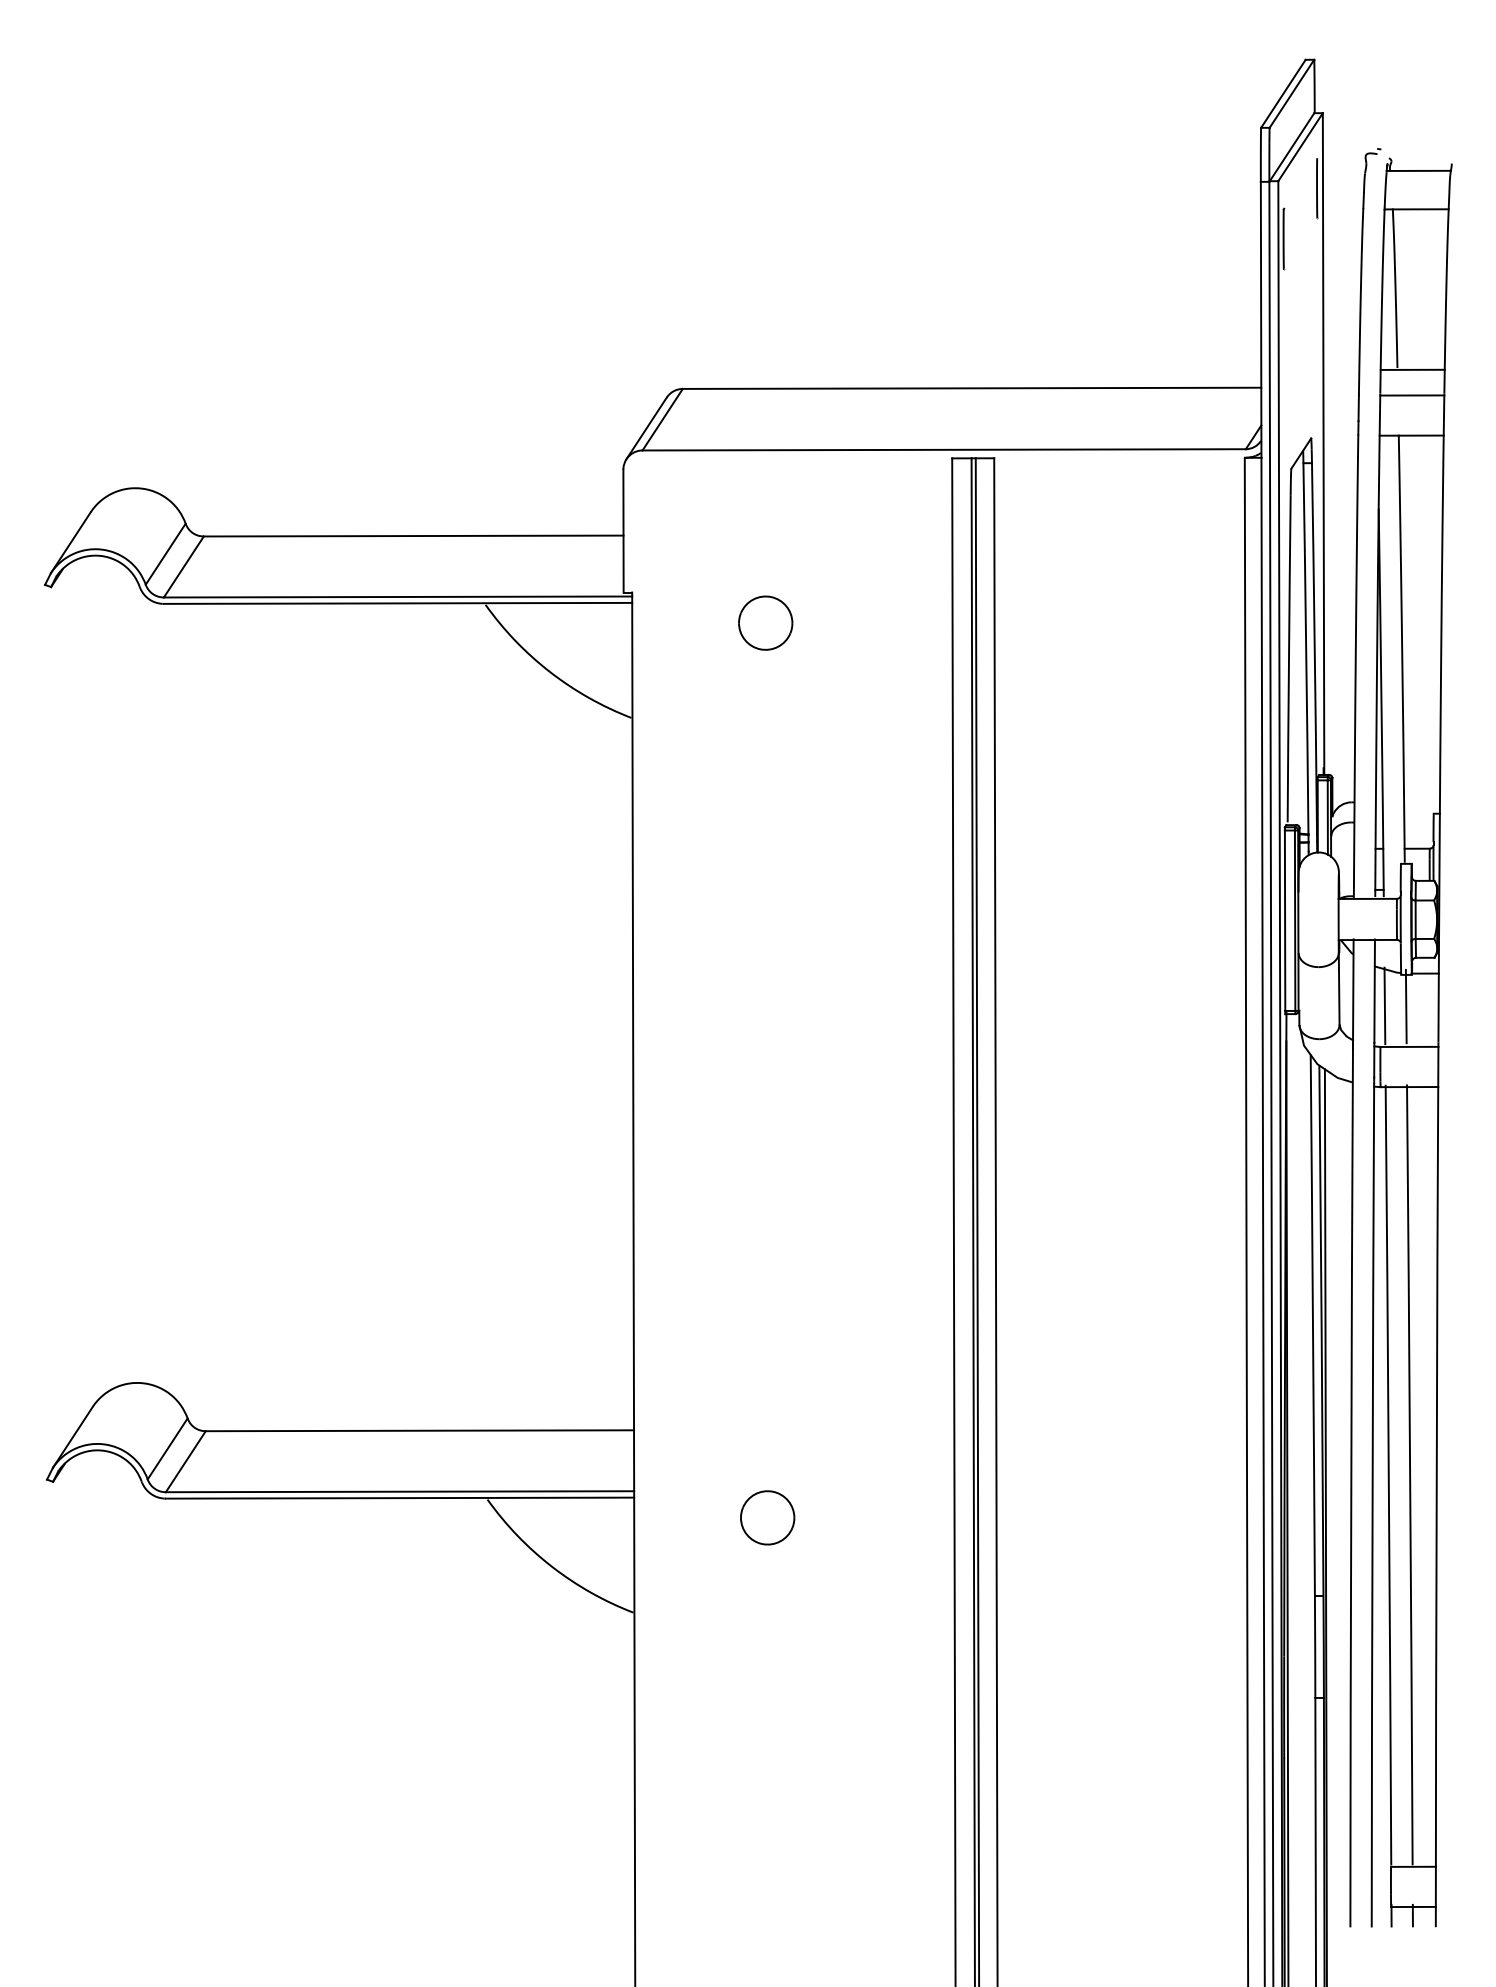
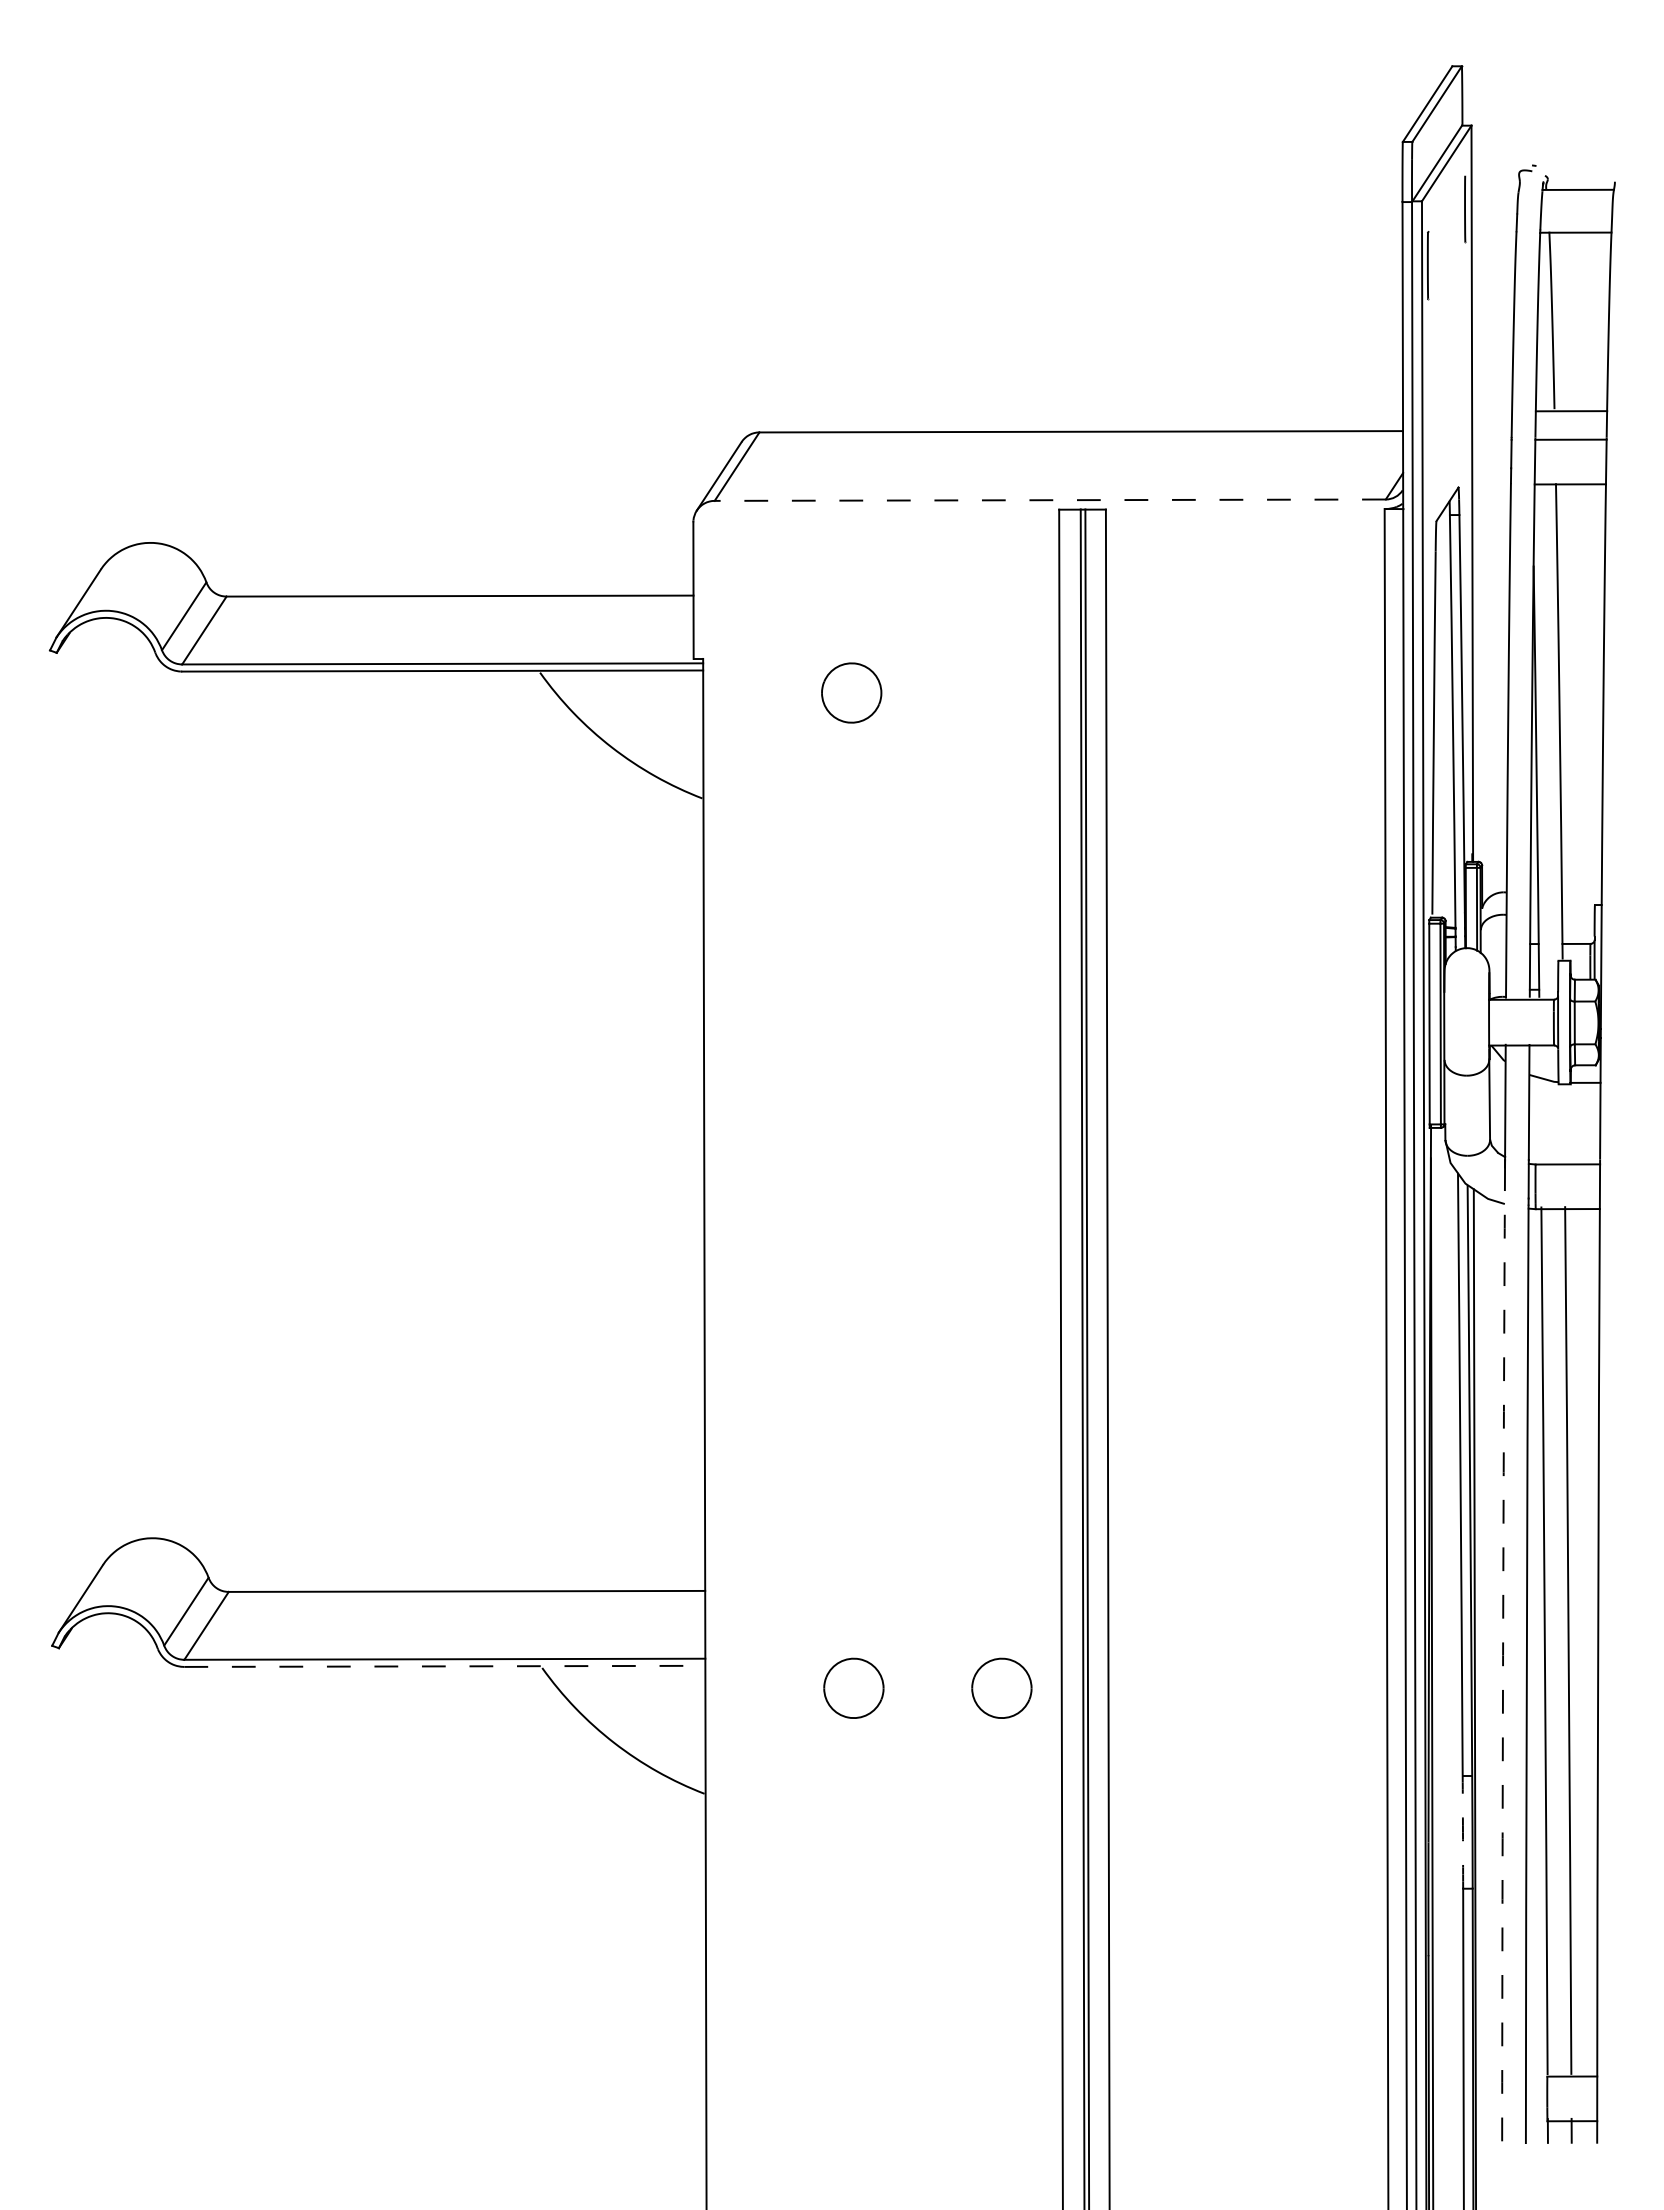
line: (944, 450) -> (1050, 500), solid -> dashed
line: (1384, 1005) -> (1540, 1118), removed
line: (1405, 1006) -> (1563, 1119), removed
arc: (1351, 1488) -> (1503, 1655), solid -> dashed
line: (400, 1498) -> (445, 1666), solid -> dashed
part: (900, 1517) -> (1001, 1687), added
arc: (1314, 1647) -> (1462, 1832), solid -> dashed

